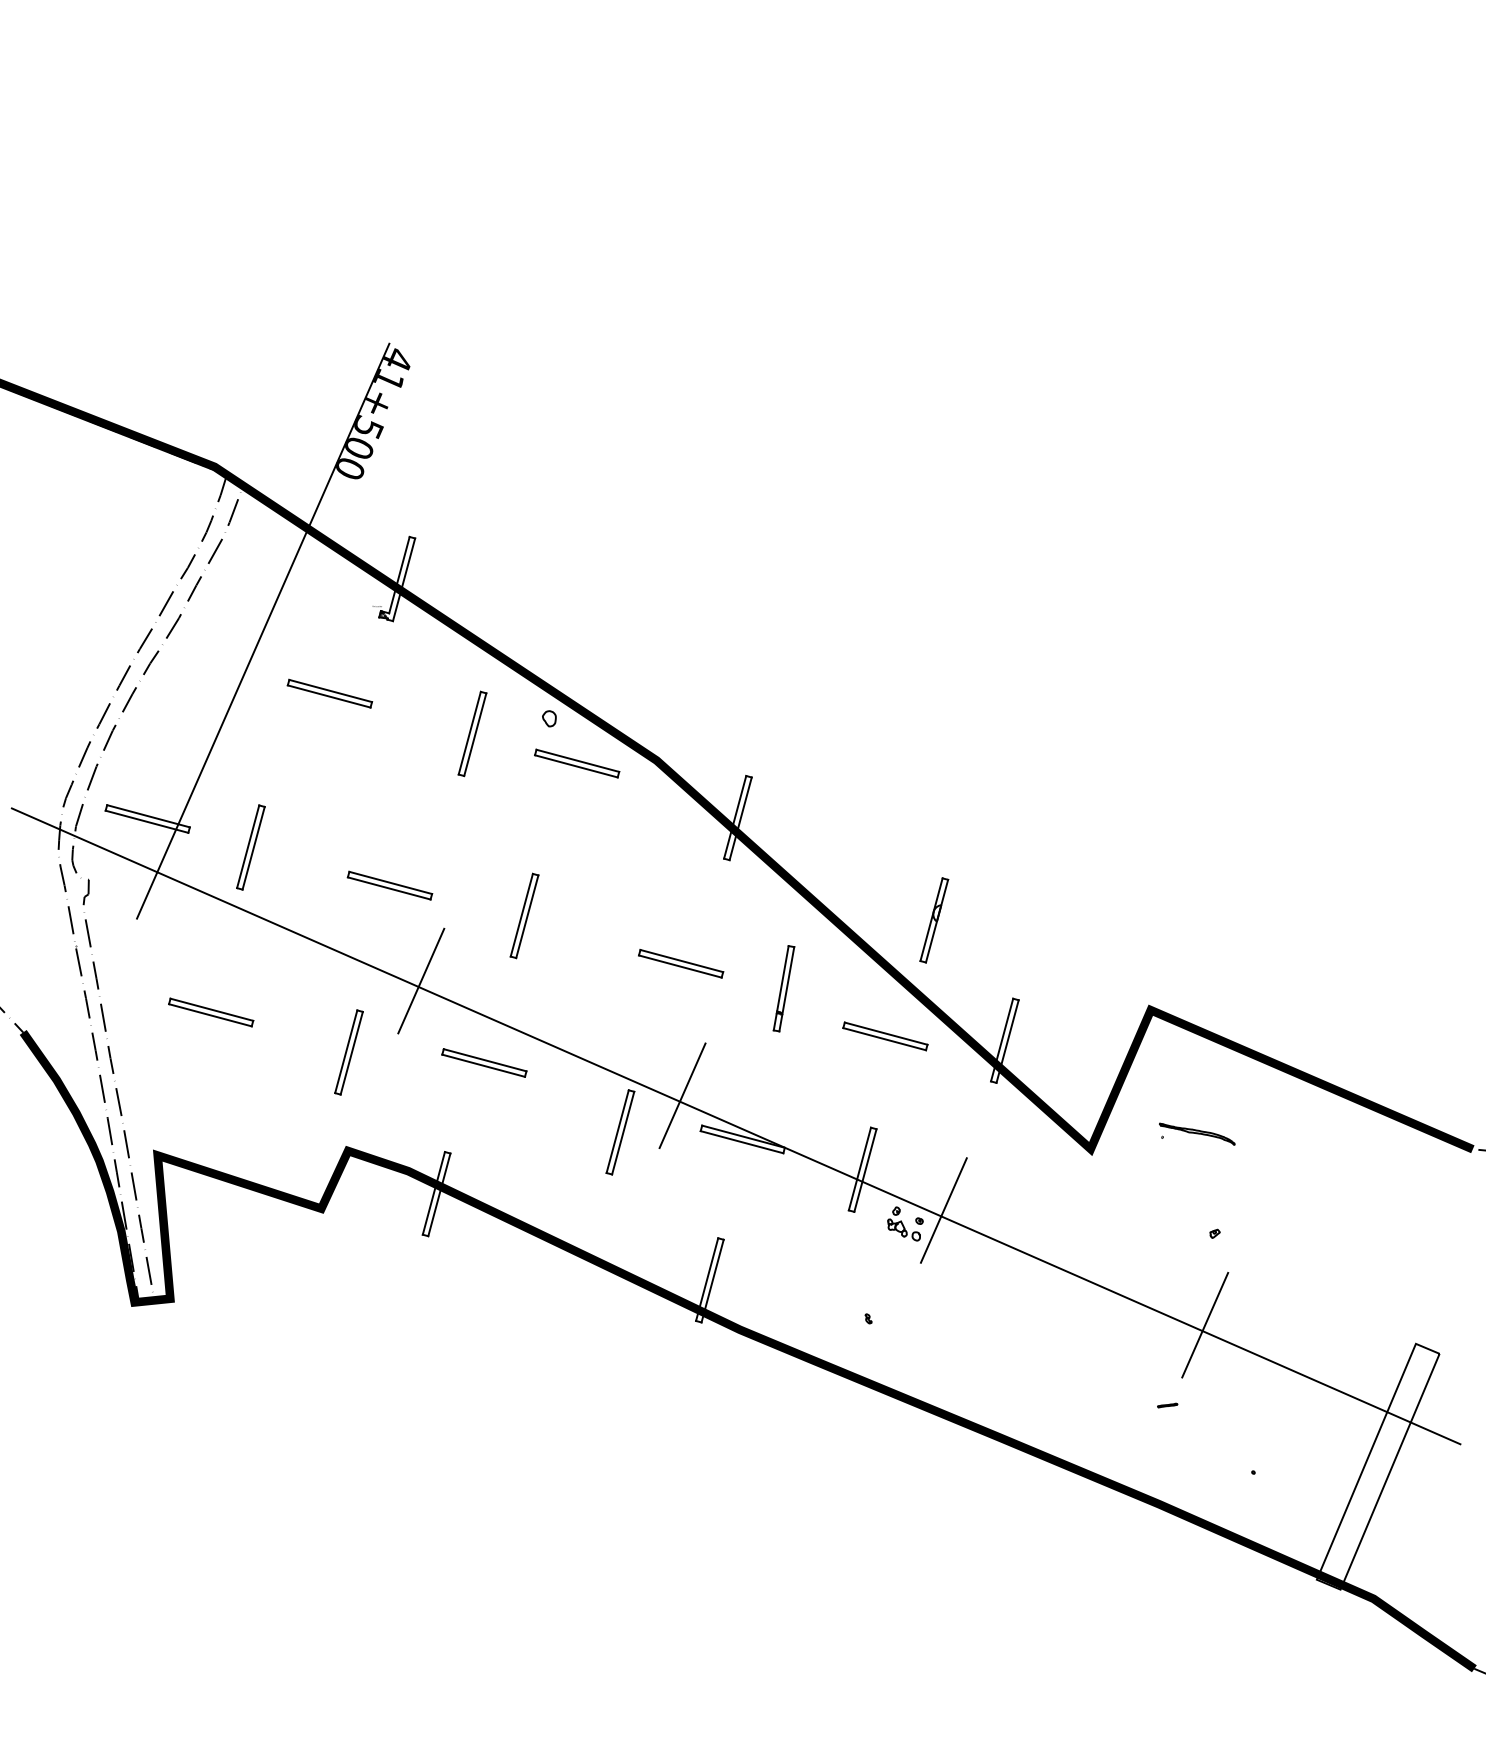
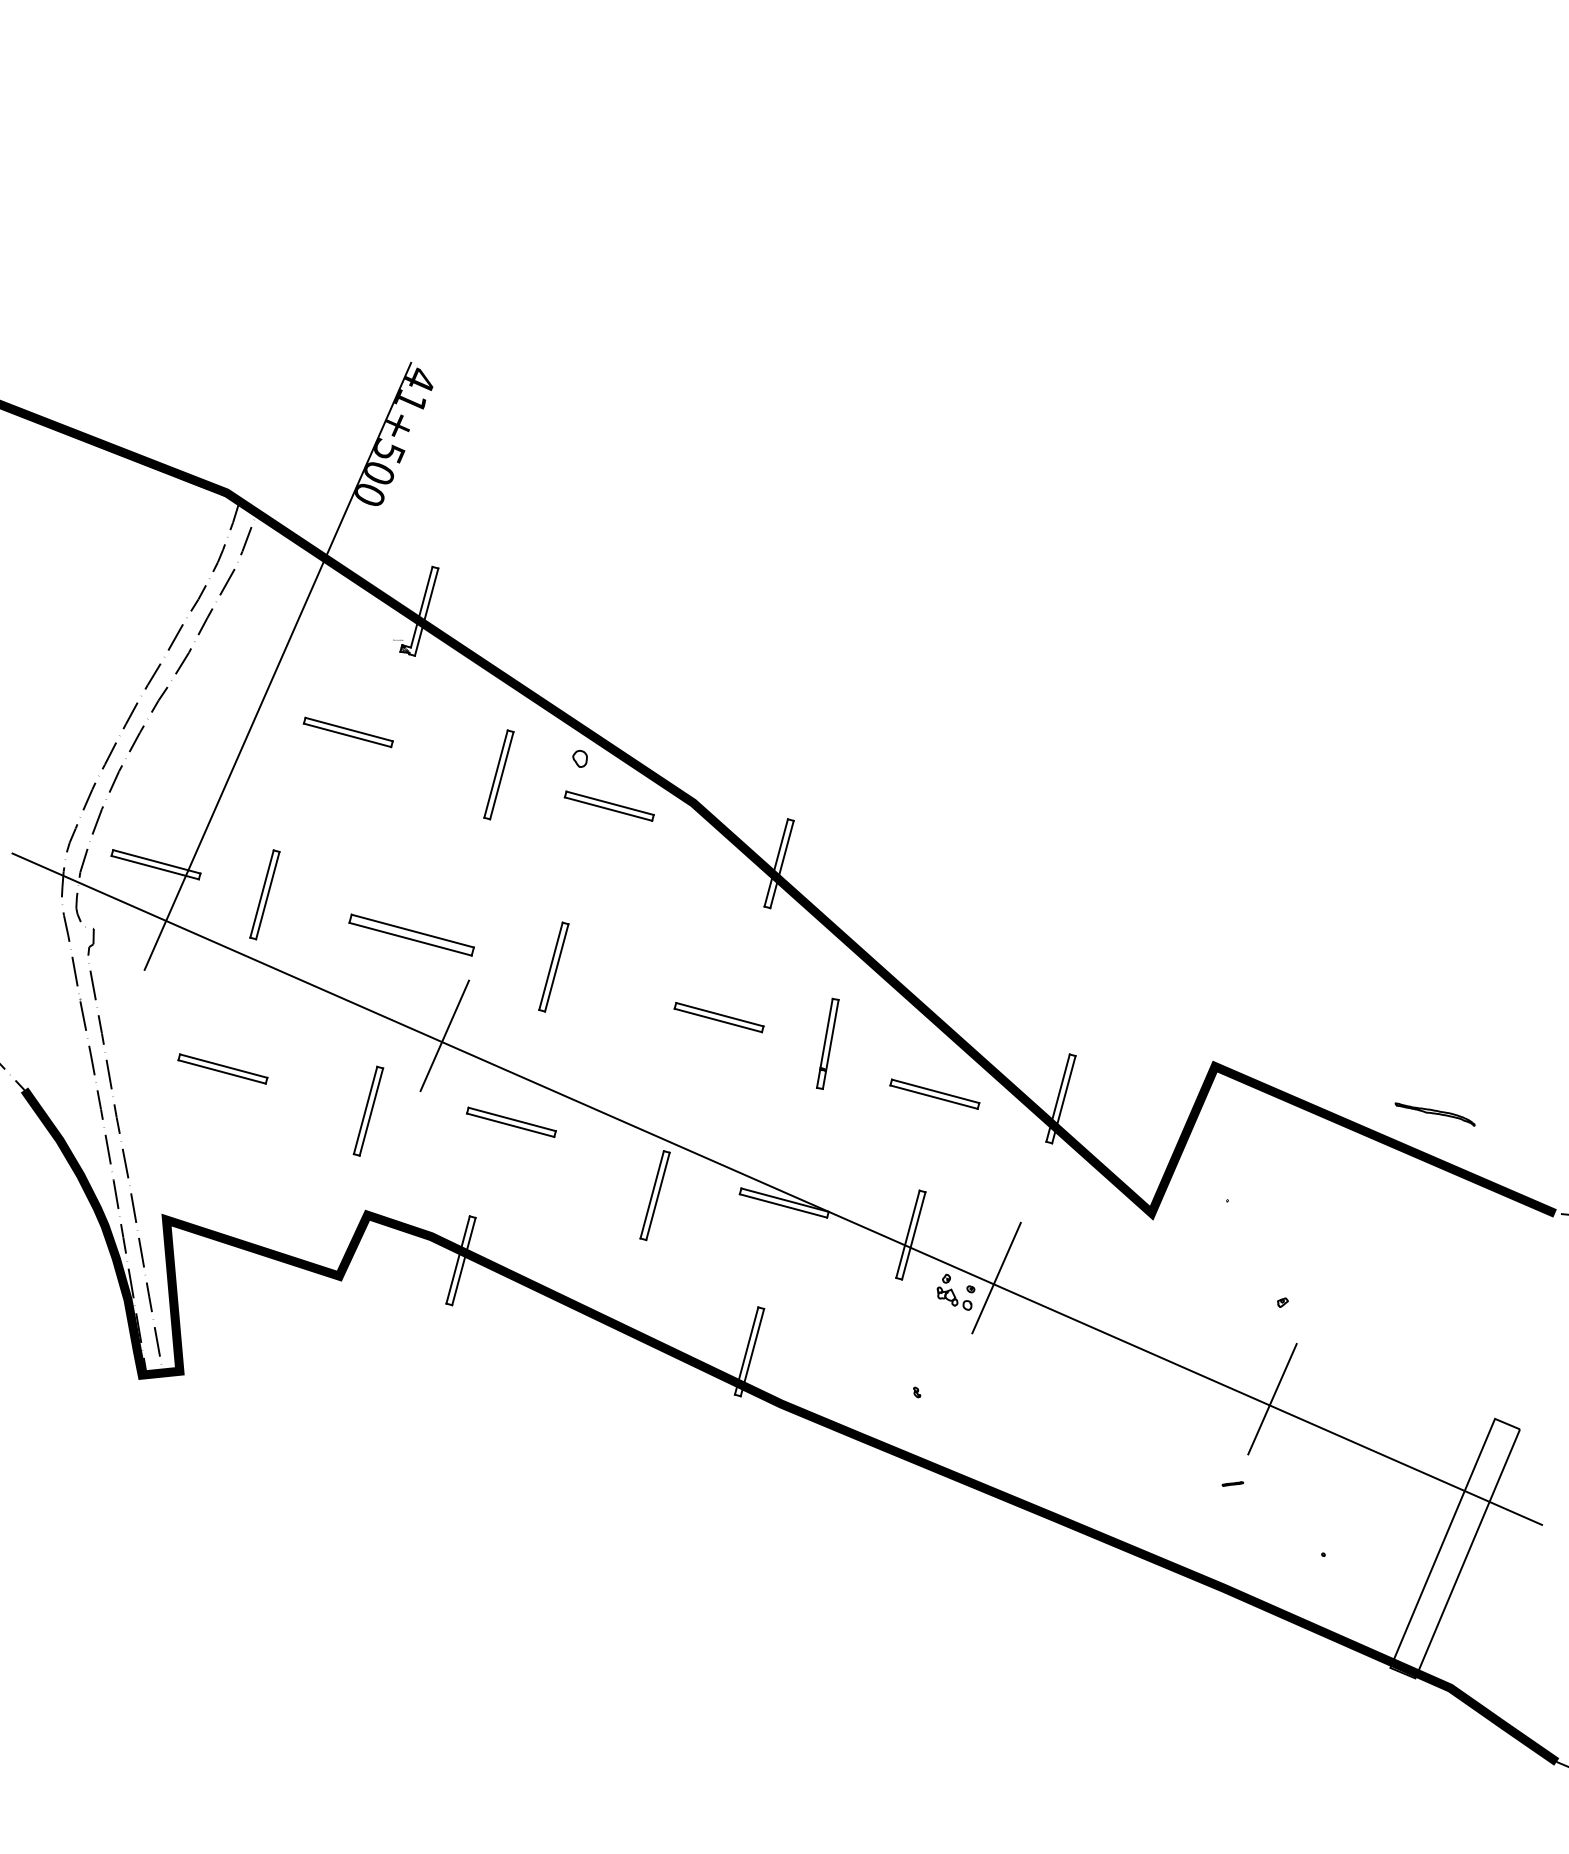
part: (389, 885) -> (411, 934), size x1.4
part: (934, 920) -> (986, 971), removed
line: (682, 1095) -> (720, 1156), removed
part: (1196, 1134) -> (1434, 1114), moved

